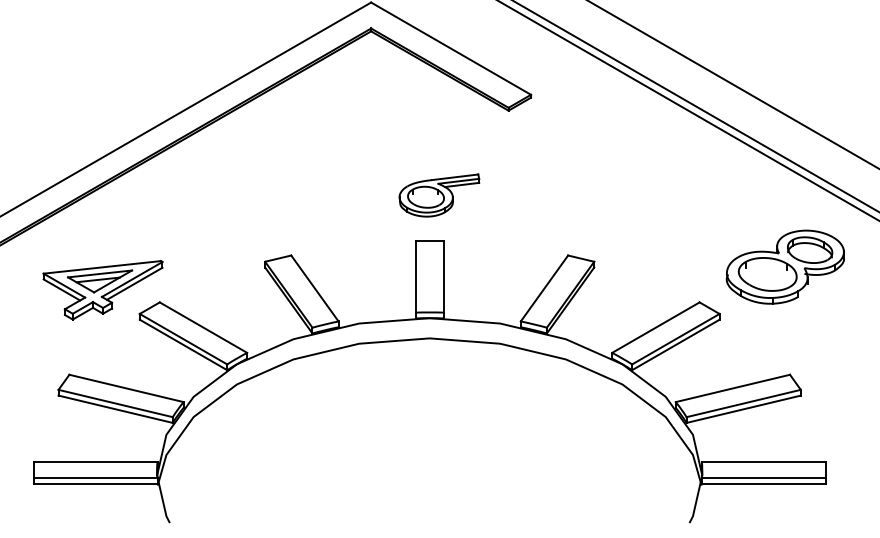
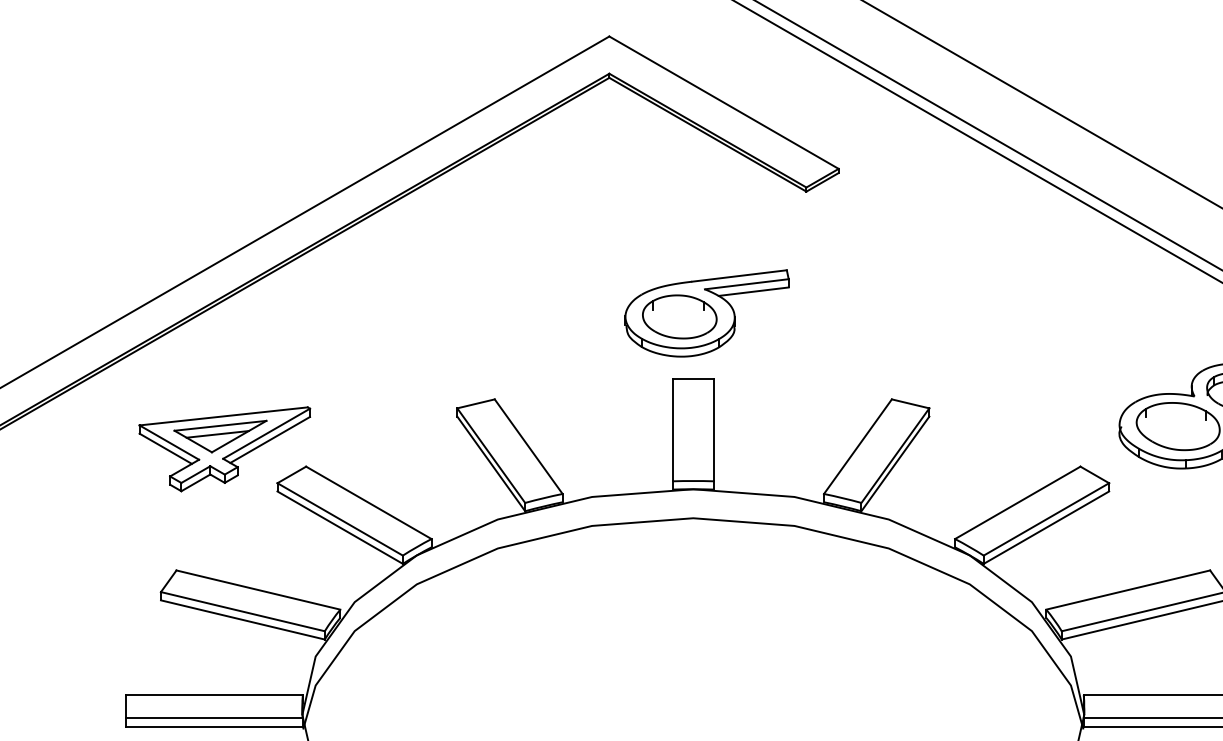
part: (439, 195) -> (707, 313), size x1.43

